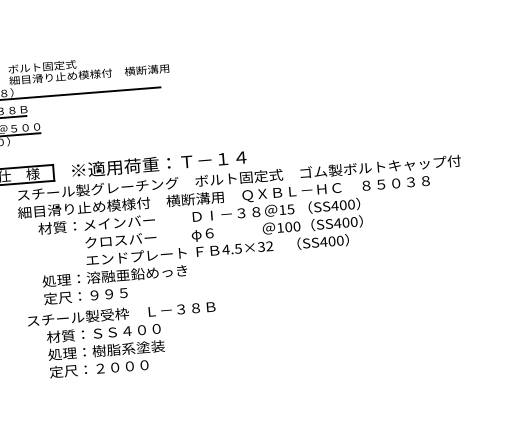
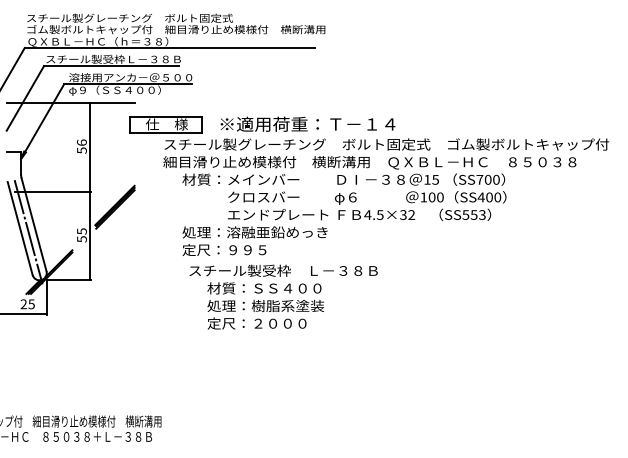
text: (334, 205) -> (479, 179), SS400 -> SS700
text: (331, 240) -> (473, 214), SS400 -> SS553
text: (123, 339) -> (283, 296), moved

